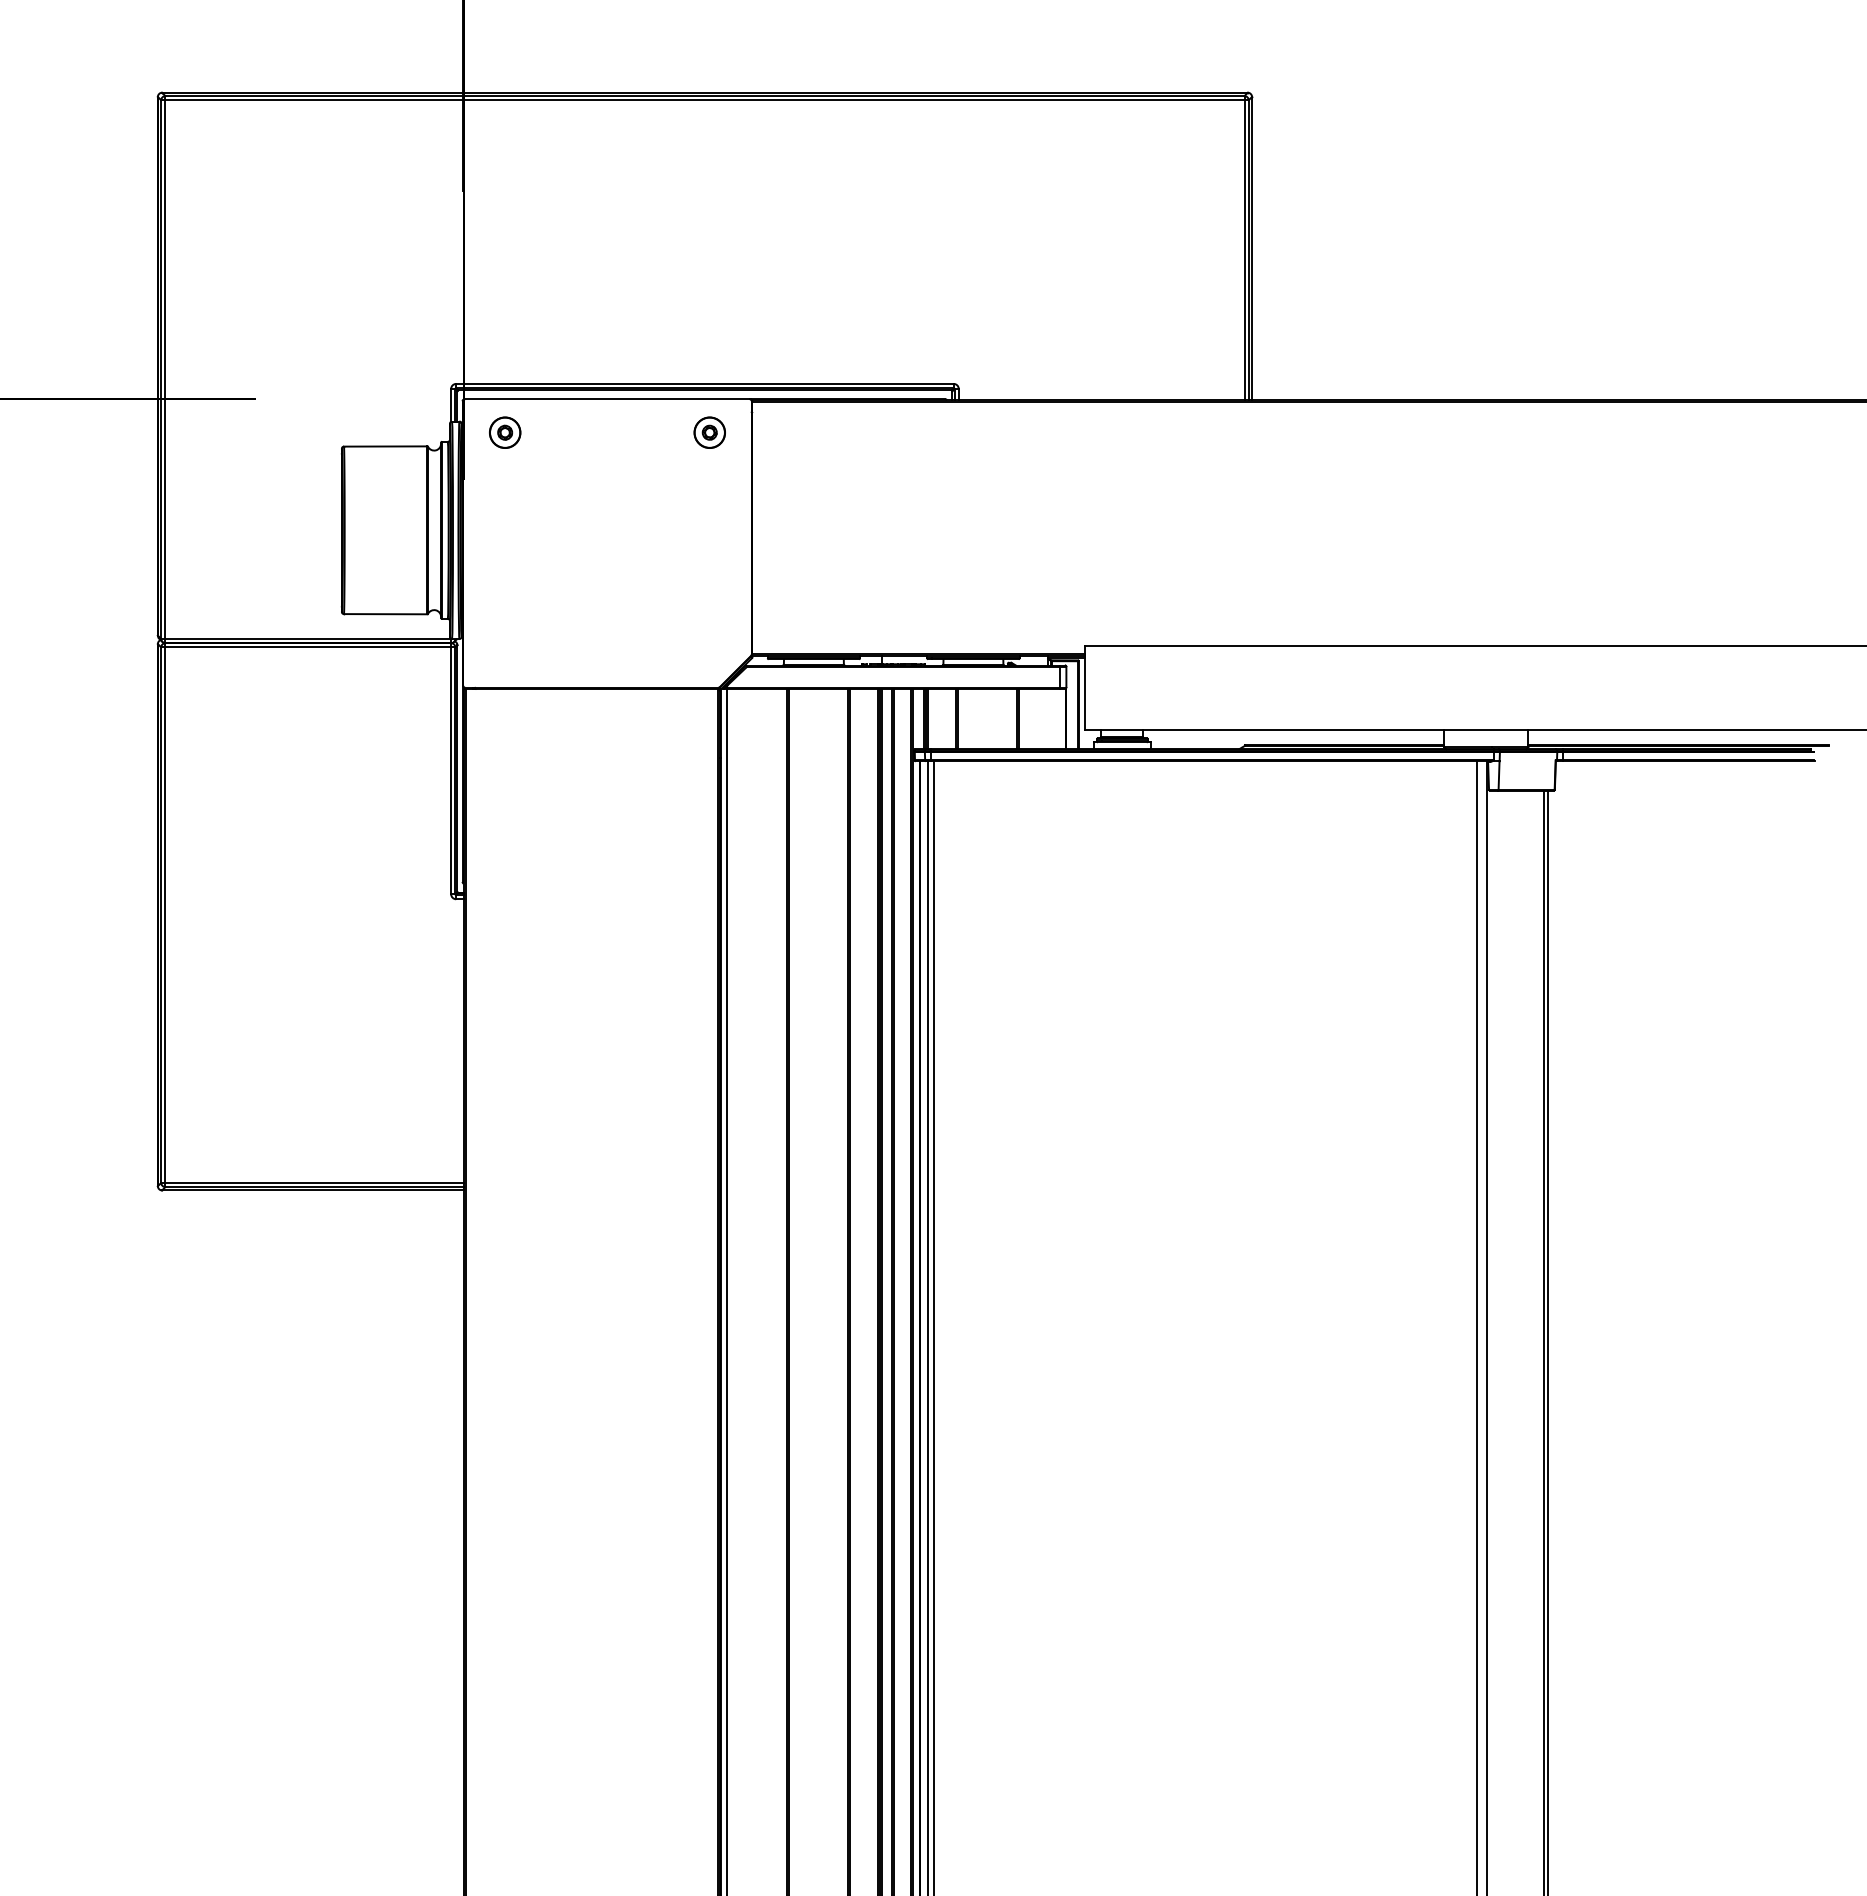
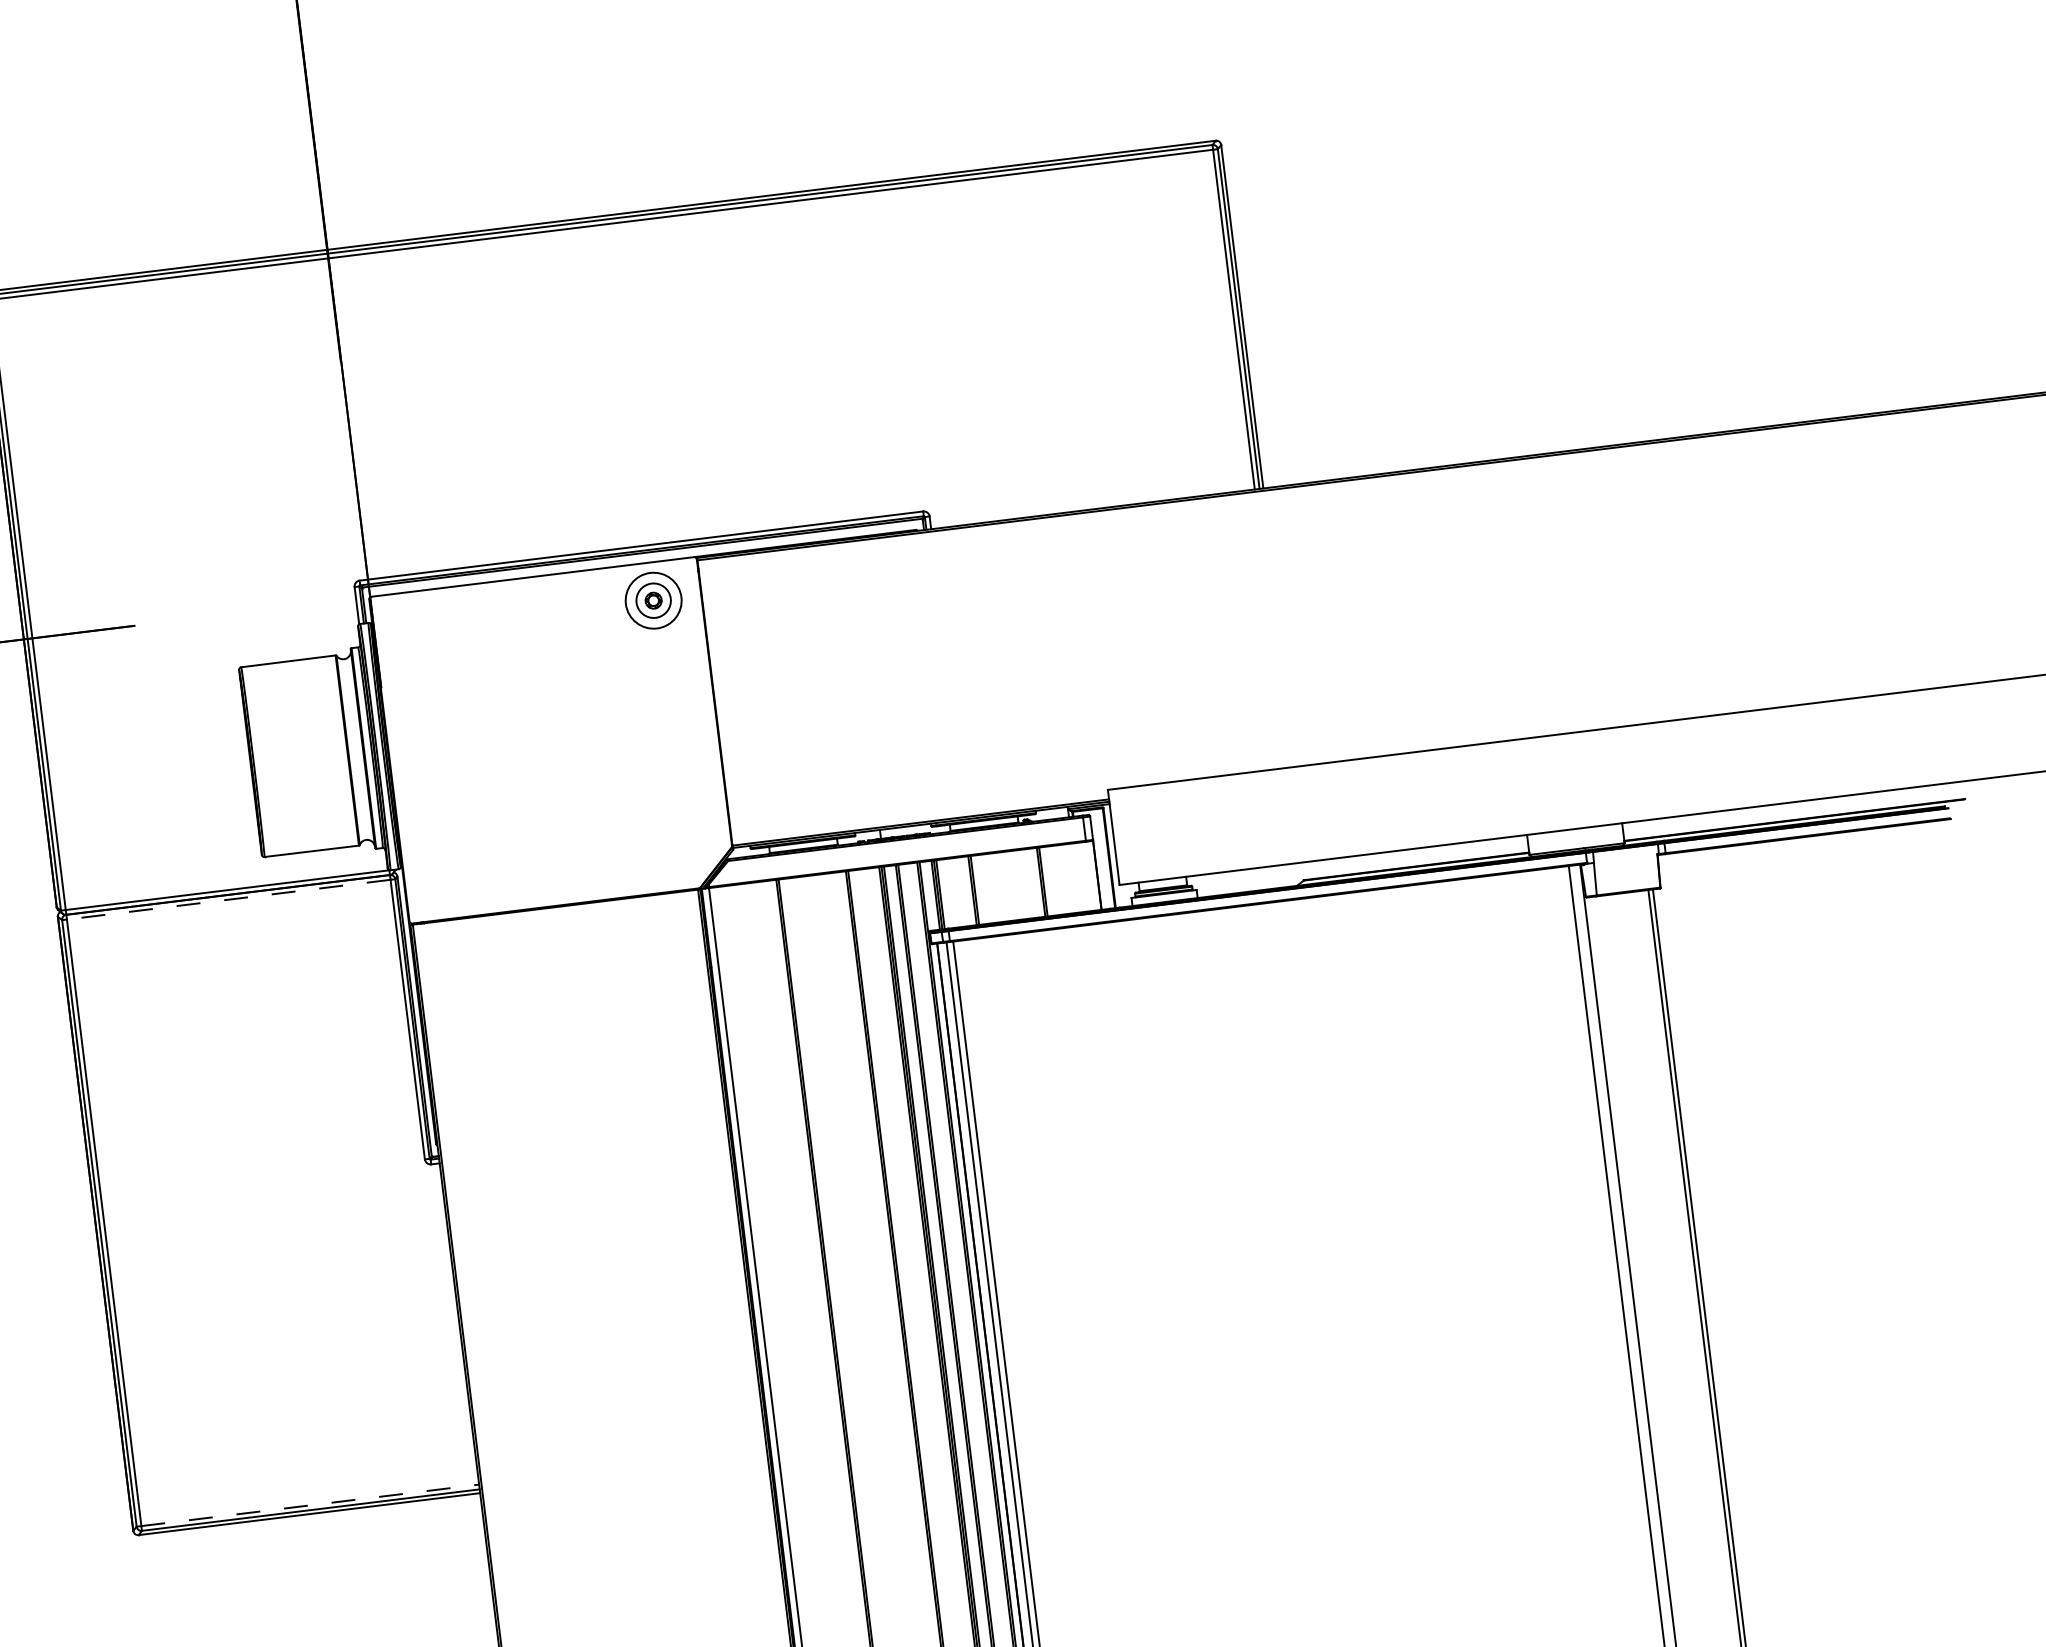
part: (505, 432) -> (422, 628), removed
circle: (709, 432) -> (653, 600), size x1.6
line: (308, 647) -> (228, 899), solid -> dashed
line: (315, 1182) -> (311, 1504), solid -> dashed

